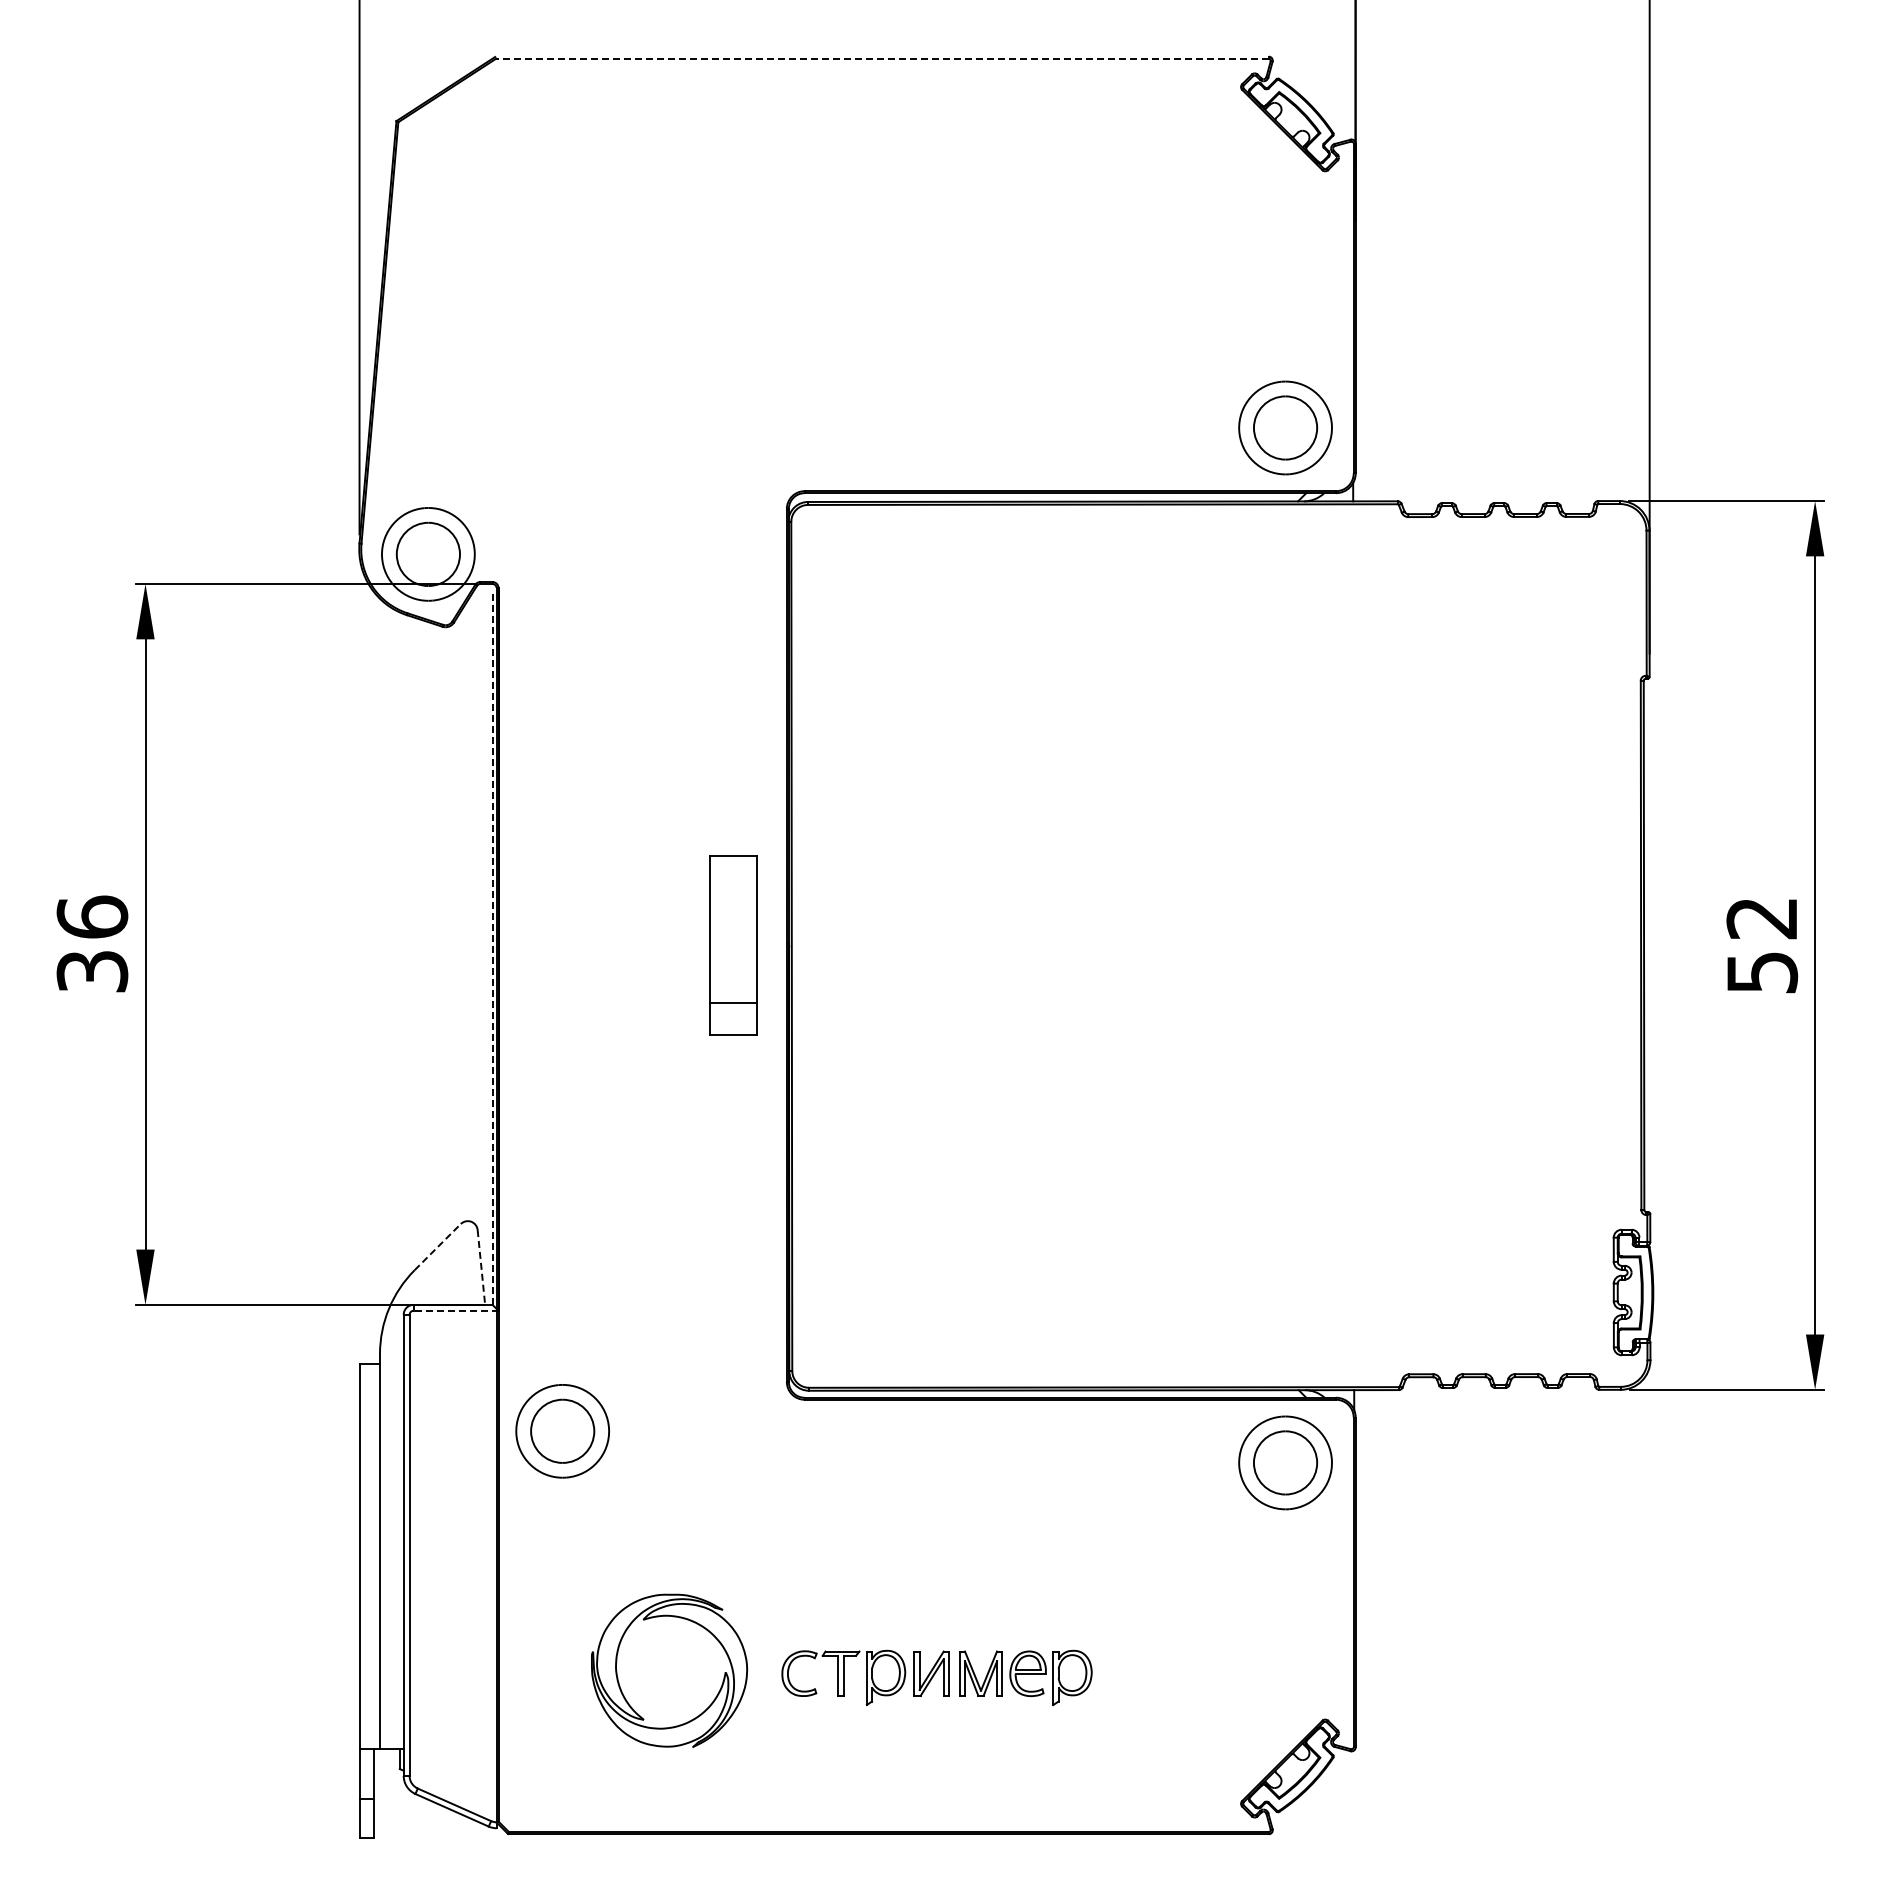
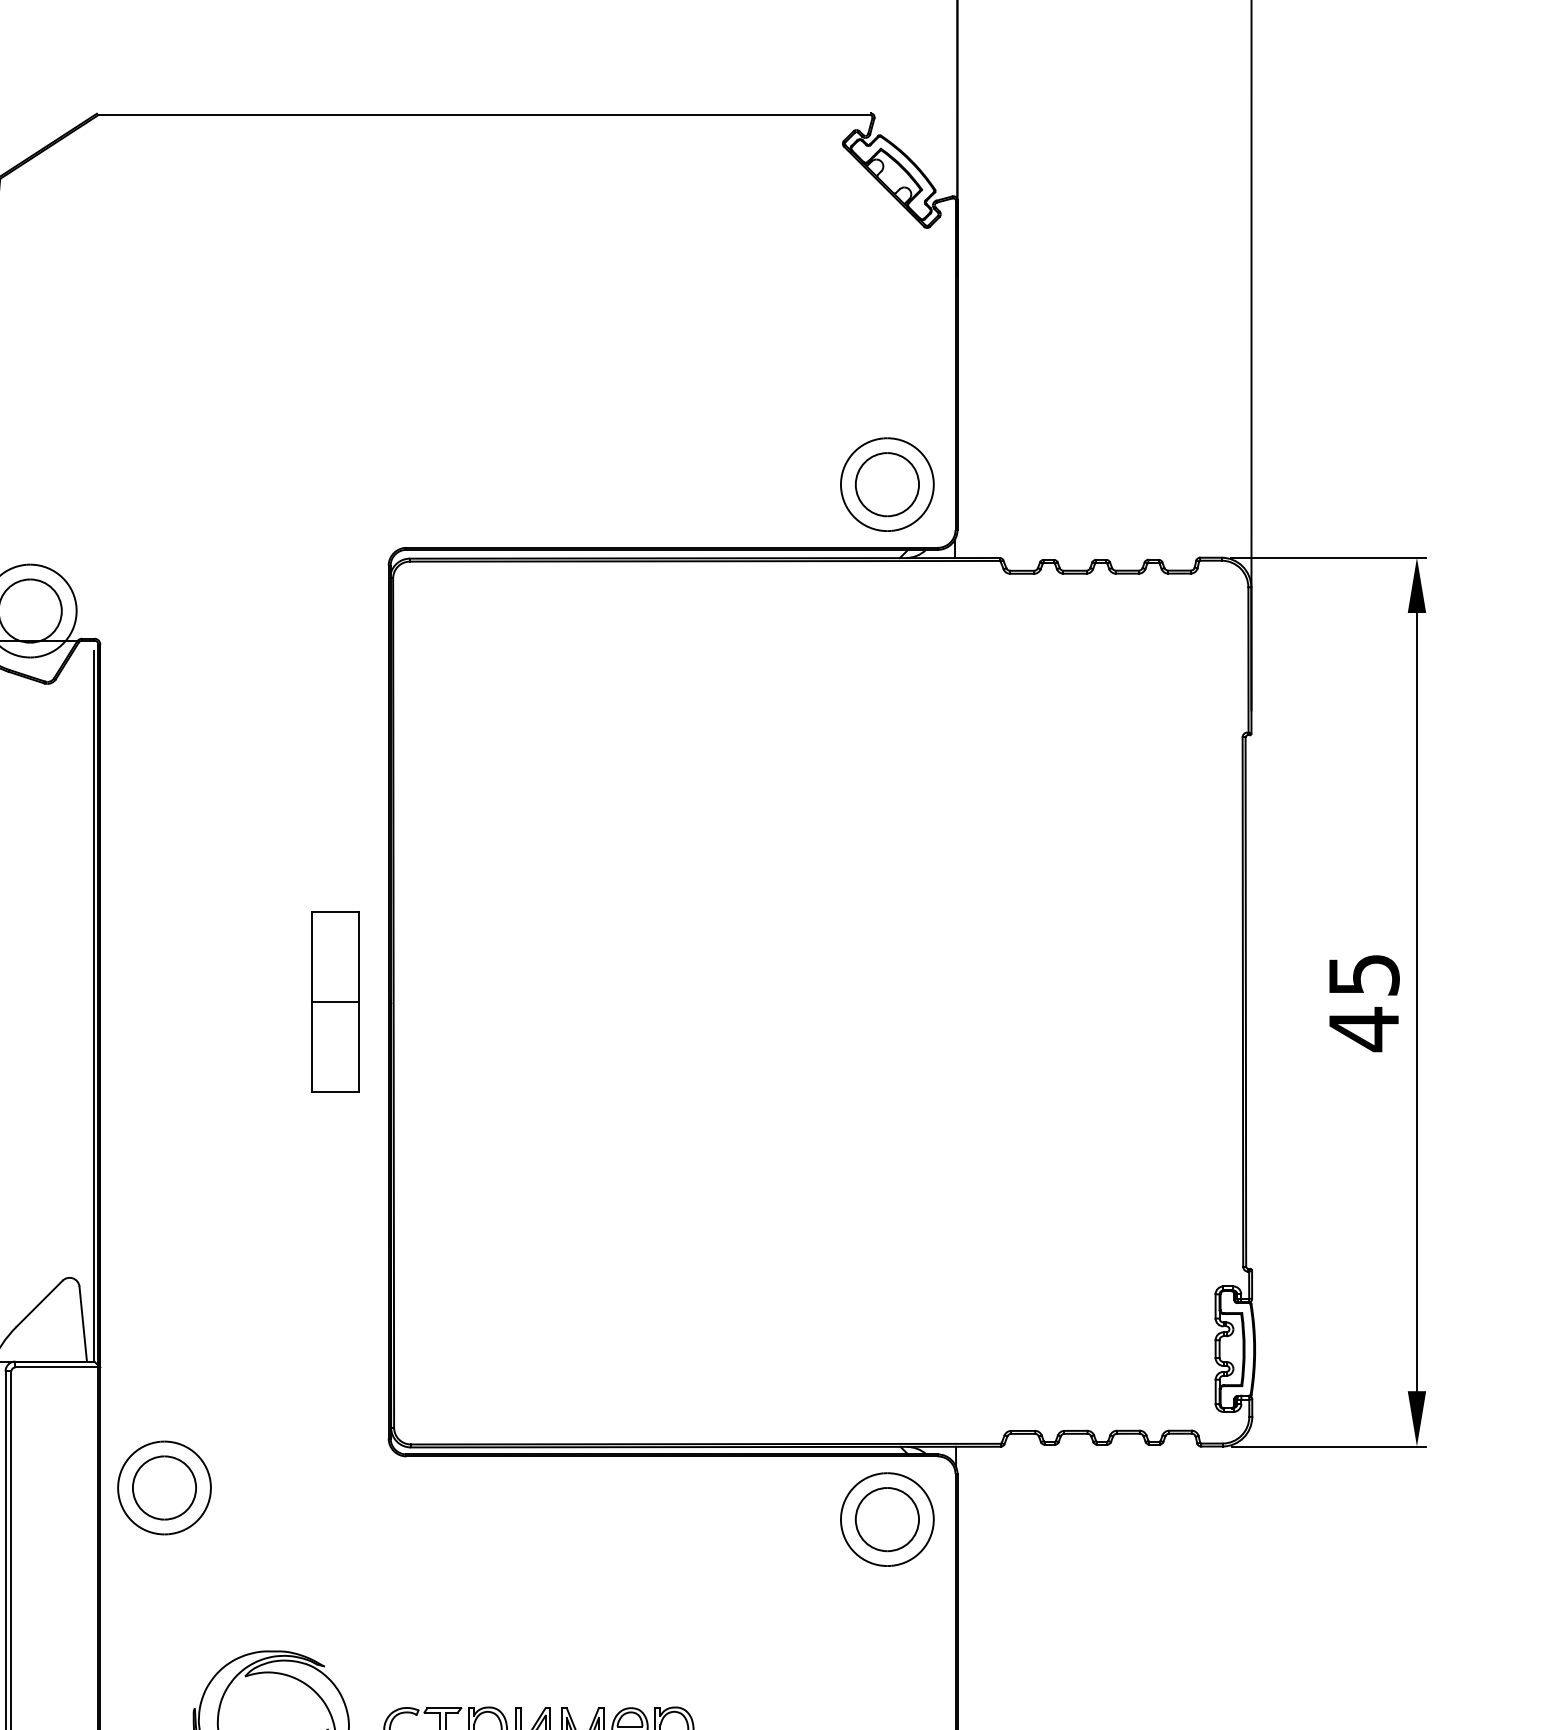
line: (882, 58) -> (484, 115), dashed -> solid
text: (1762, 946) -> (1364, 1003), 52 -> 45
line: (492, 949) -> (94, 1006), dashed -> solid
line: (733, 1003) -> (335, 1002), moved
line: (437, 1247) -> (39, 1304), dashed -> solid
line: (481, 1267) -> (83, 1324), dashed -> solid
line: (455, 1310) -> (57, 1367), dashed -> solid

